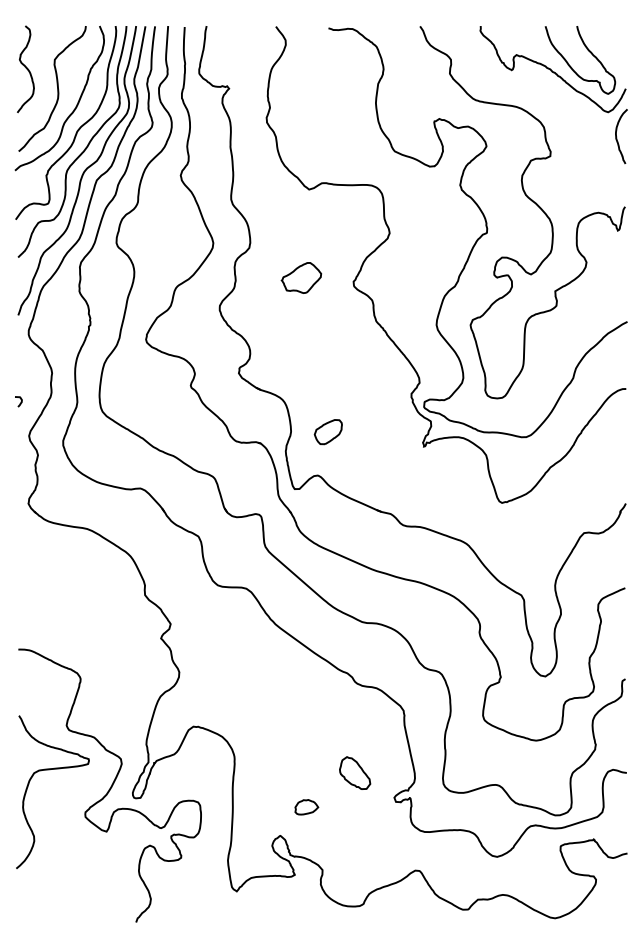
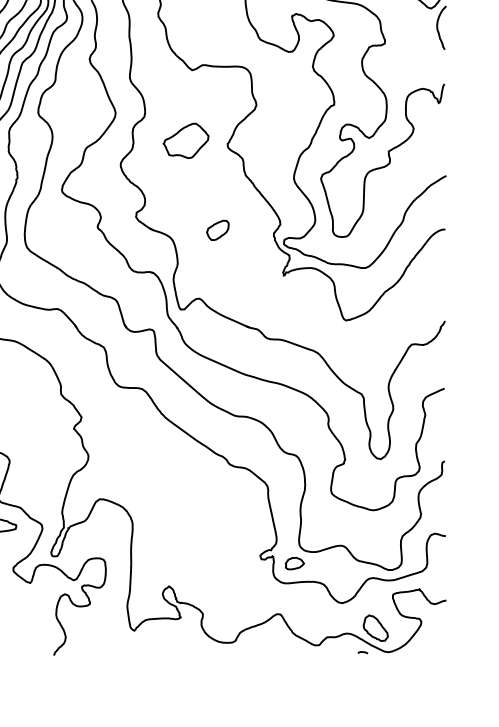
part: (301, 277) -> (186, 140), size x1.43
part: (327, 432) -> (217, 230), moved
part: (355, 772) -> (376, 627), moved
part: (306, 807) -> (294, 563), moved
curve: (522, 918) -> (362, 652), added

